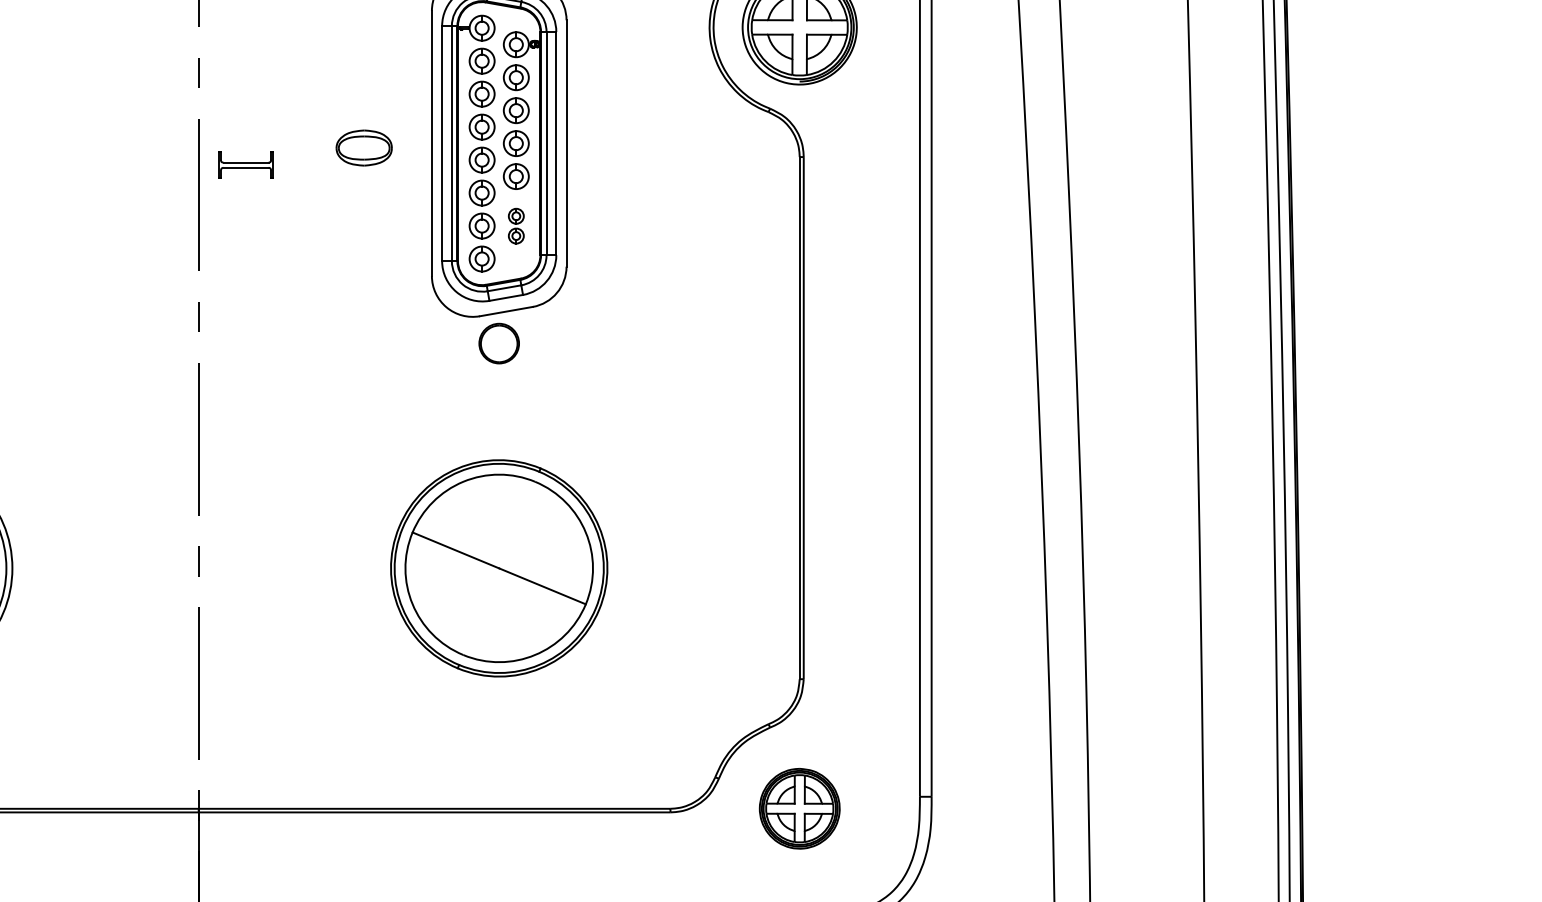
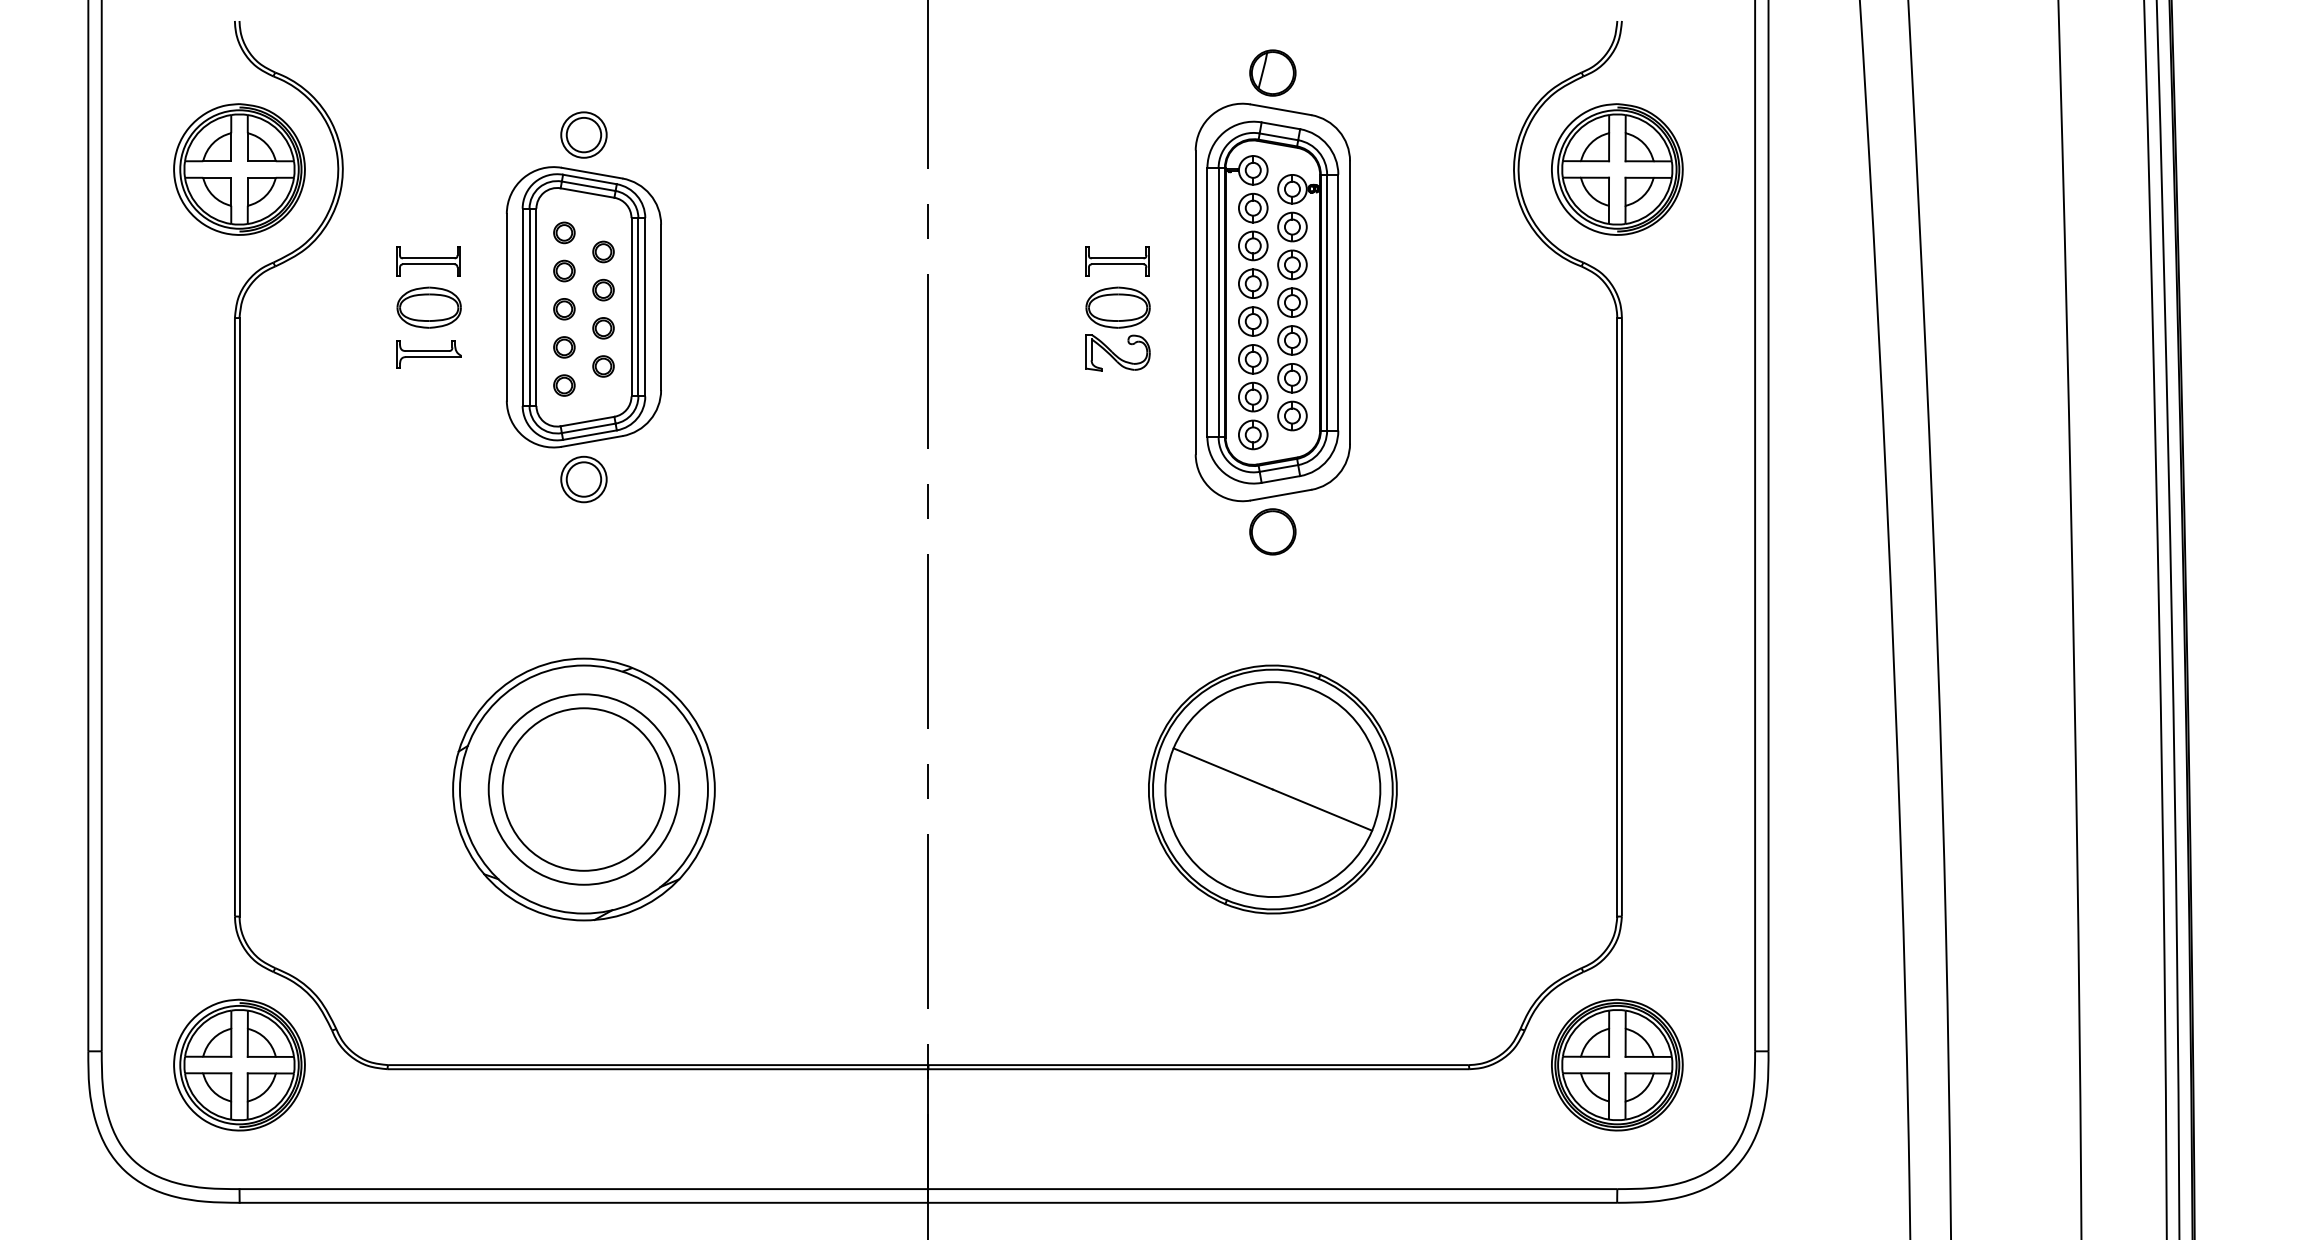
part: (245, 165) -> (1117, 261), moved
part: (363, 187) -> (1117, 352), added
part: (516, 226) -> (1292, 397), size x1.67
part: (799, 808) -> (1617, 1064), size x1.43

